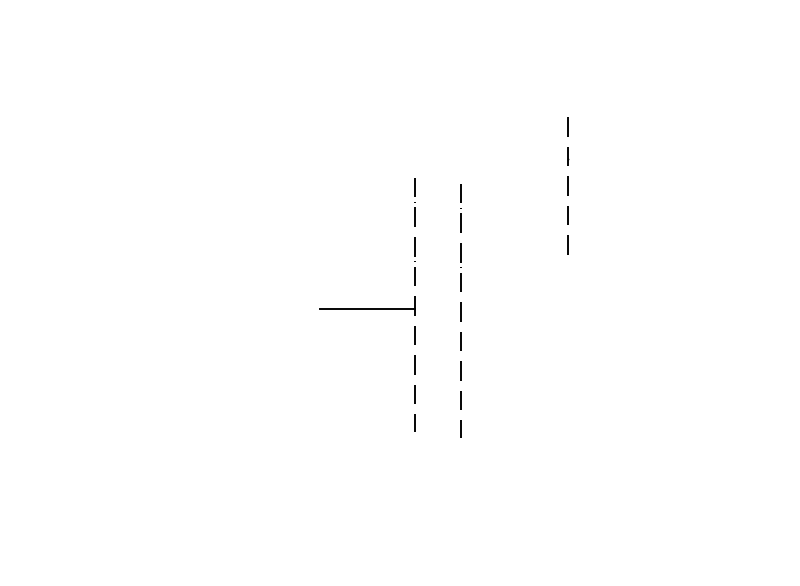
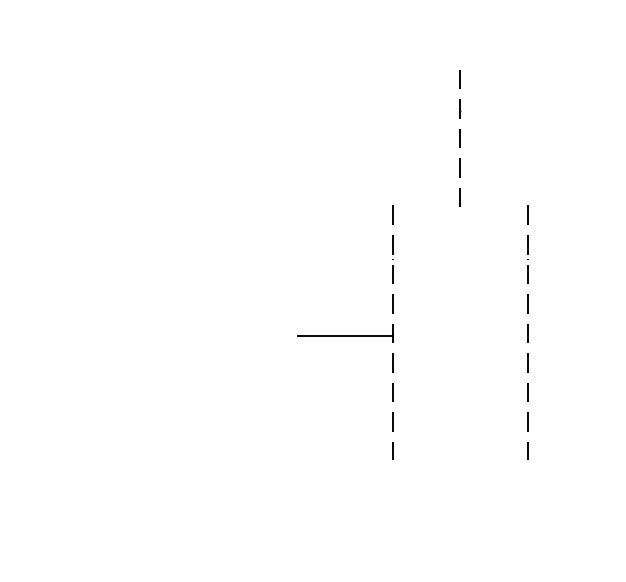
part: (568, 185) -> (461, 138), moved
line: (460, 310) -> (527, 332), moved

